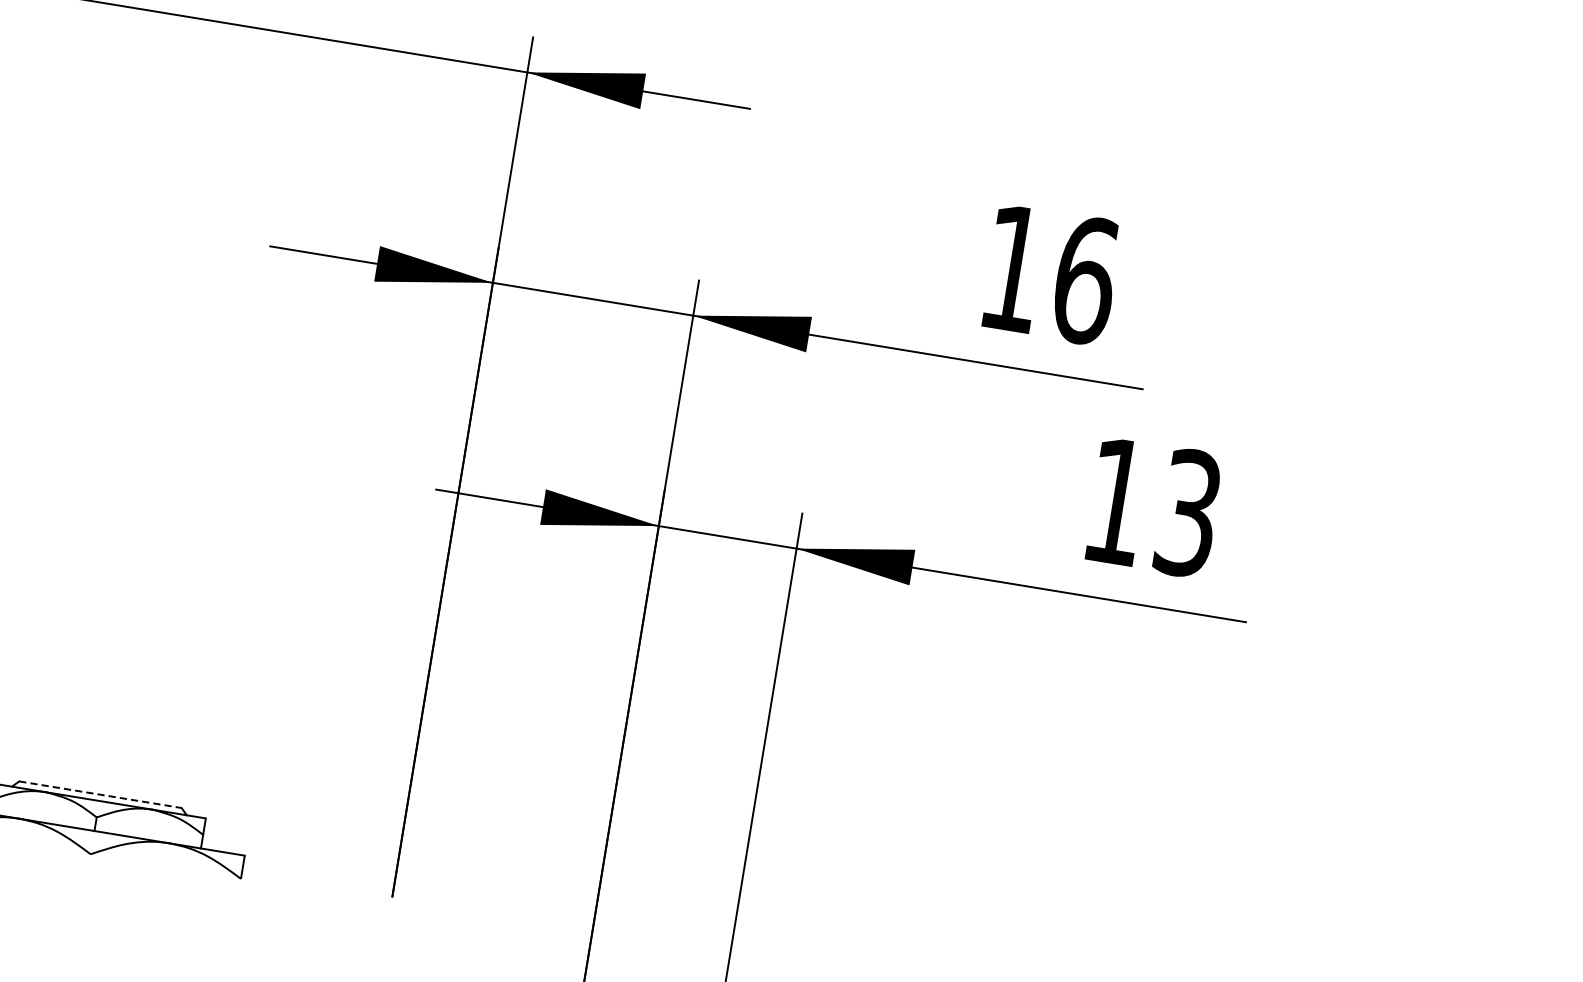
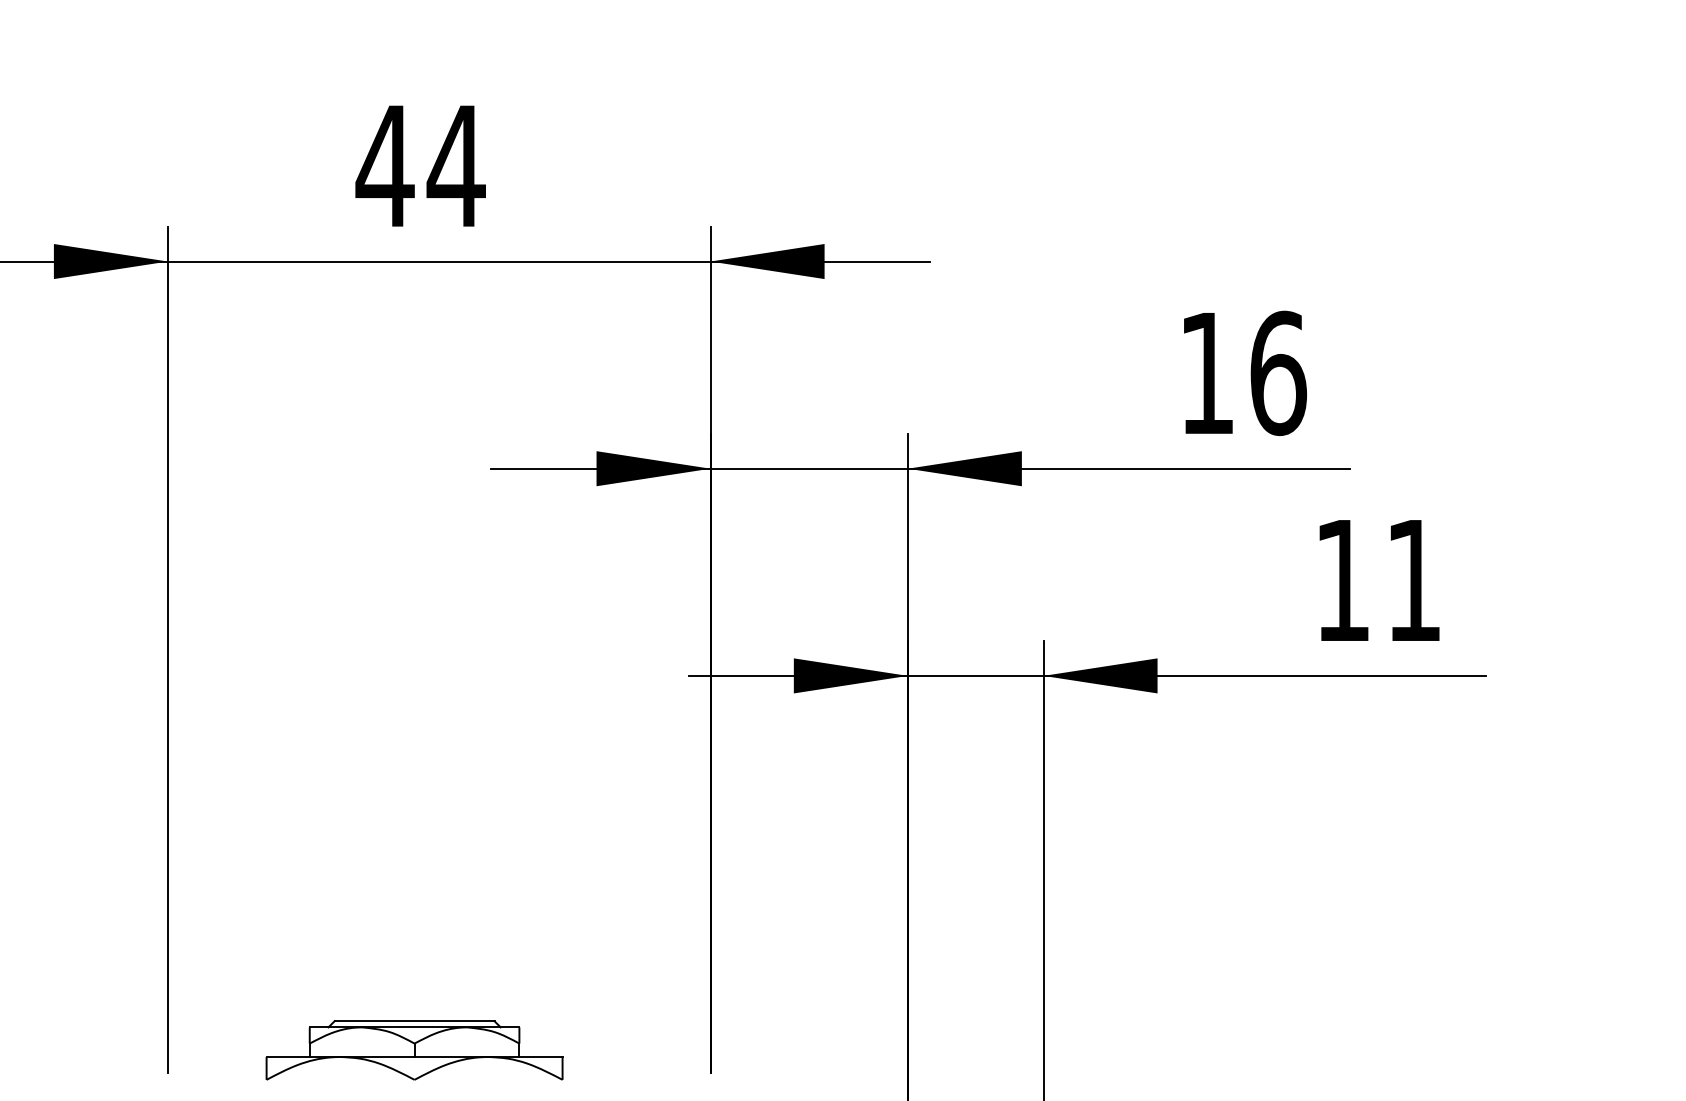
text: (1188, 513) -> (1413, 580), 13 -> 11
line: (100, 794) -> (414, 1021), dashed -> solid

